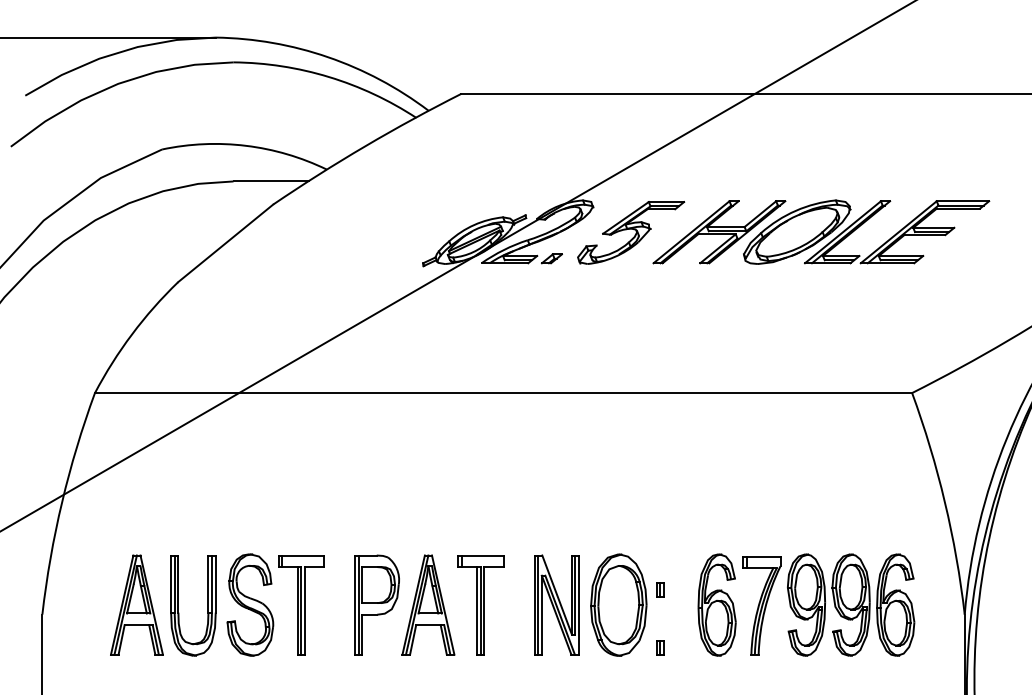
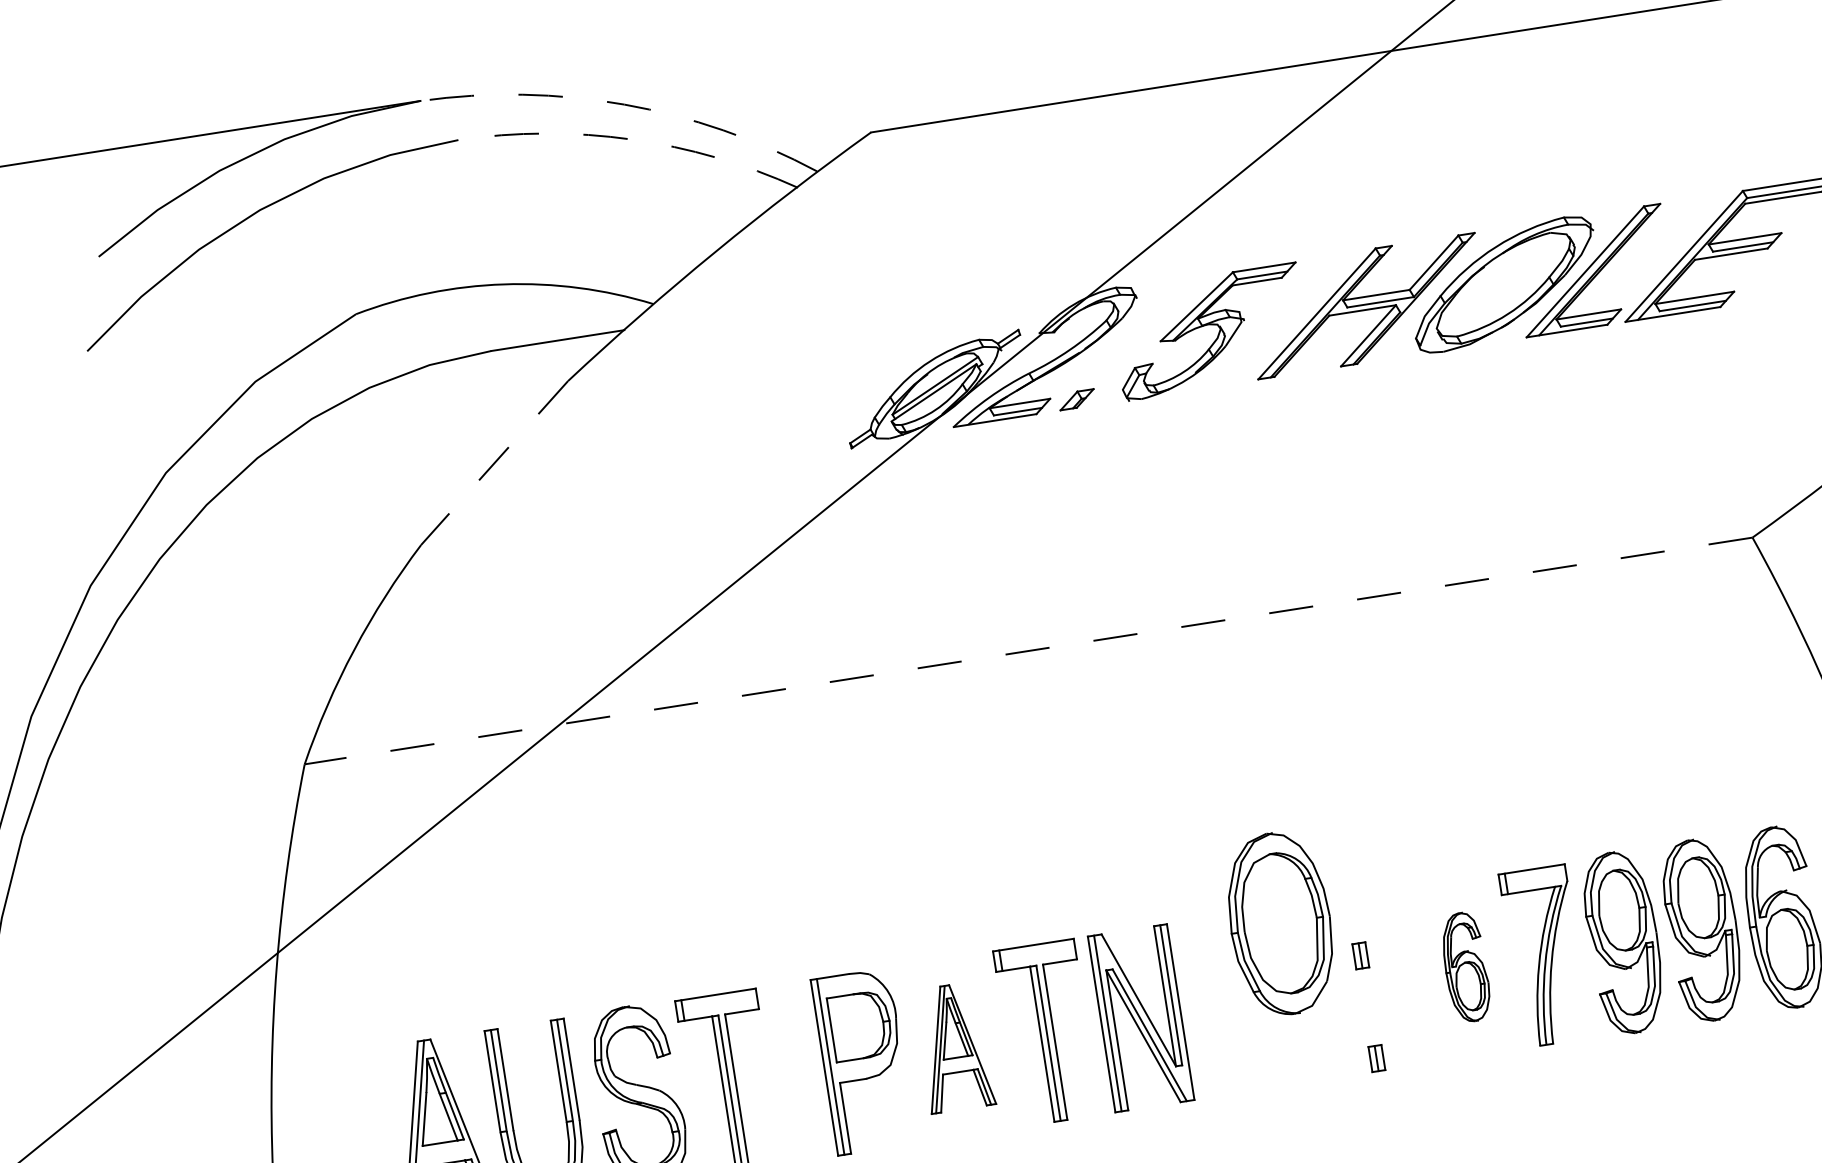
arc: (328, 57) -> (625, 105), solid -> dashed
arc: (329, 77) -> (632, 140), solid -> dashed
line: (225, 243) -> (494, 463), solid -> dashed
line: (503, 393) -> (1028, 651), solid -> dashed
part: (428, 604) -> (954, 1046), size x0.7
part: (556, 604) -> (1140, 1017), moved
part: (618, 604) -> (1279, 922), moved
part: (716, 604) -> (1464, 966), size x0.6

